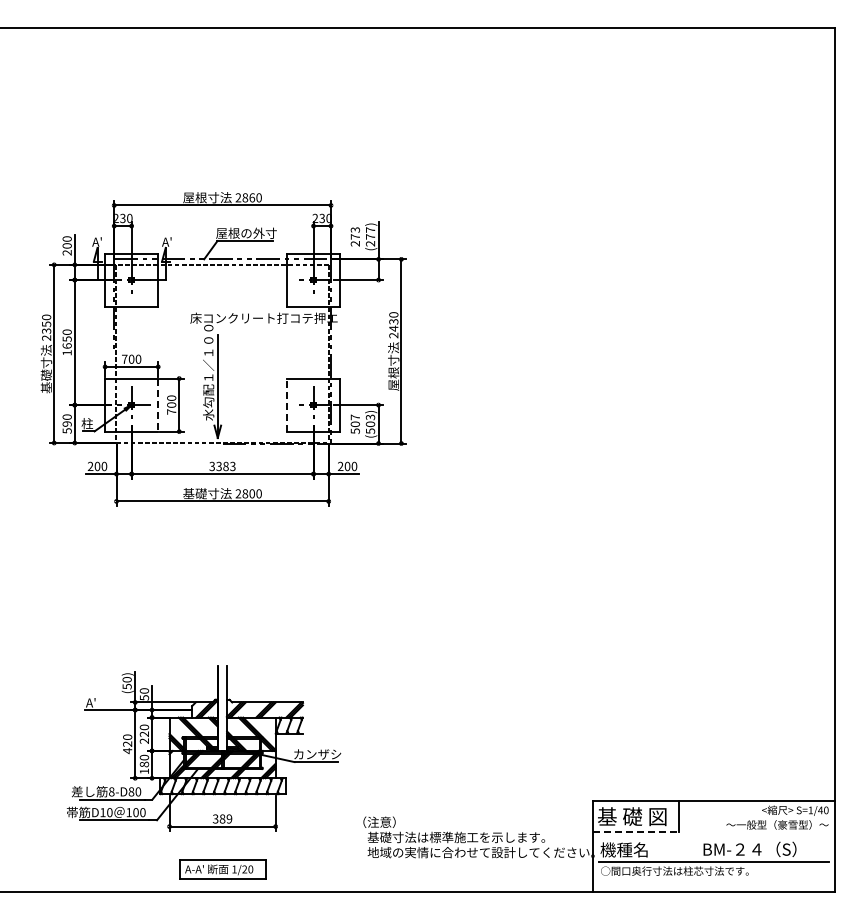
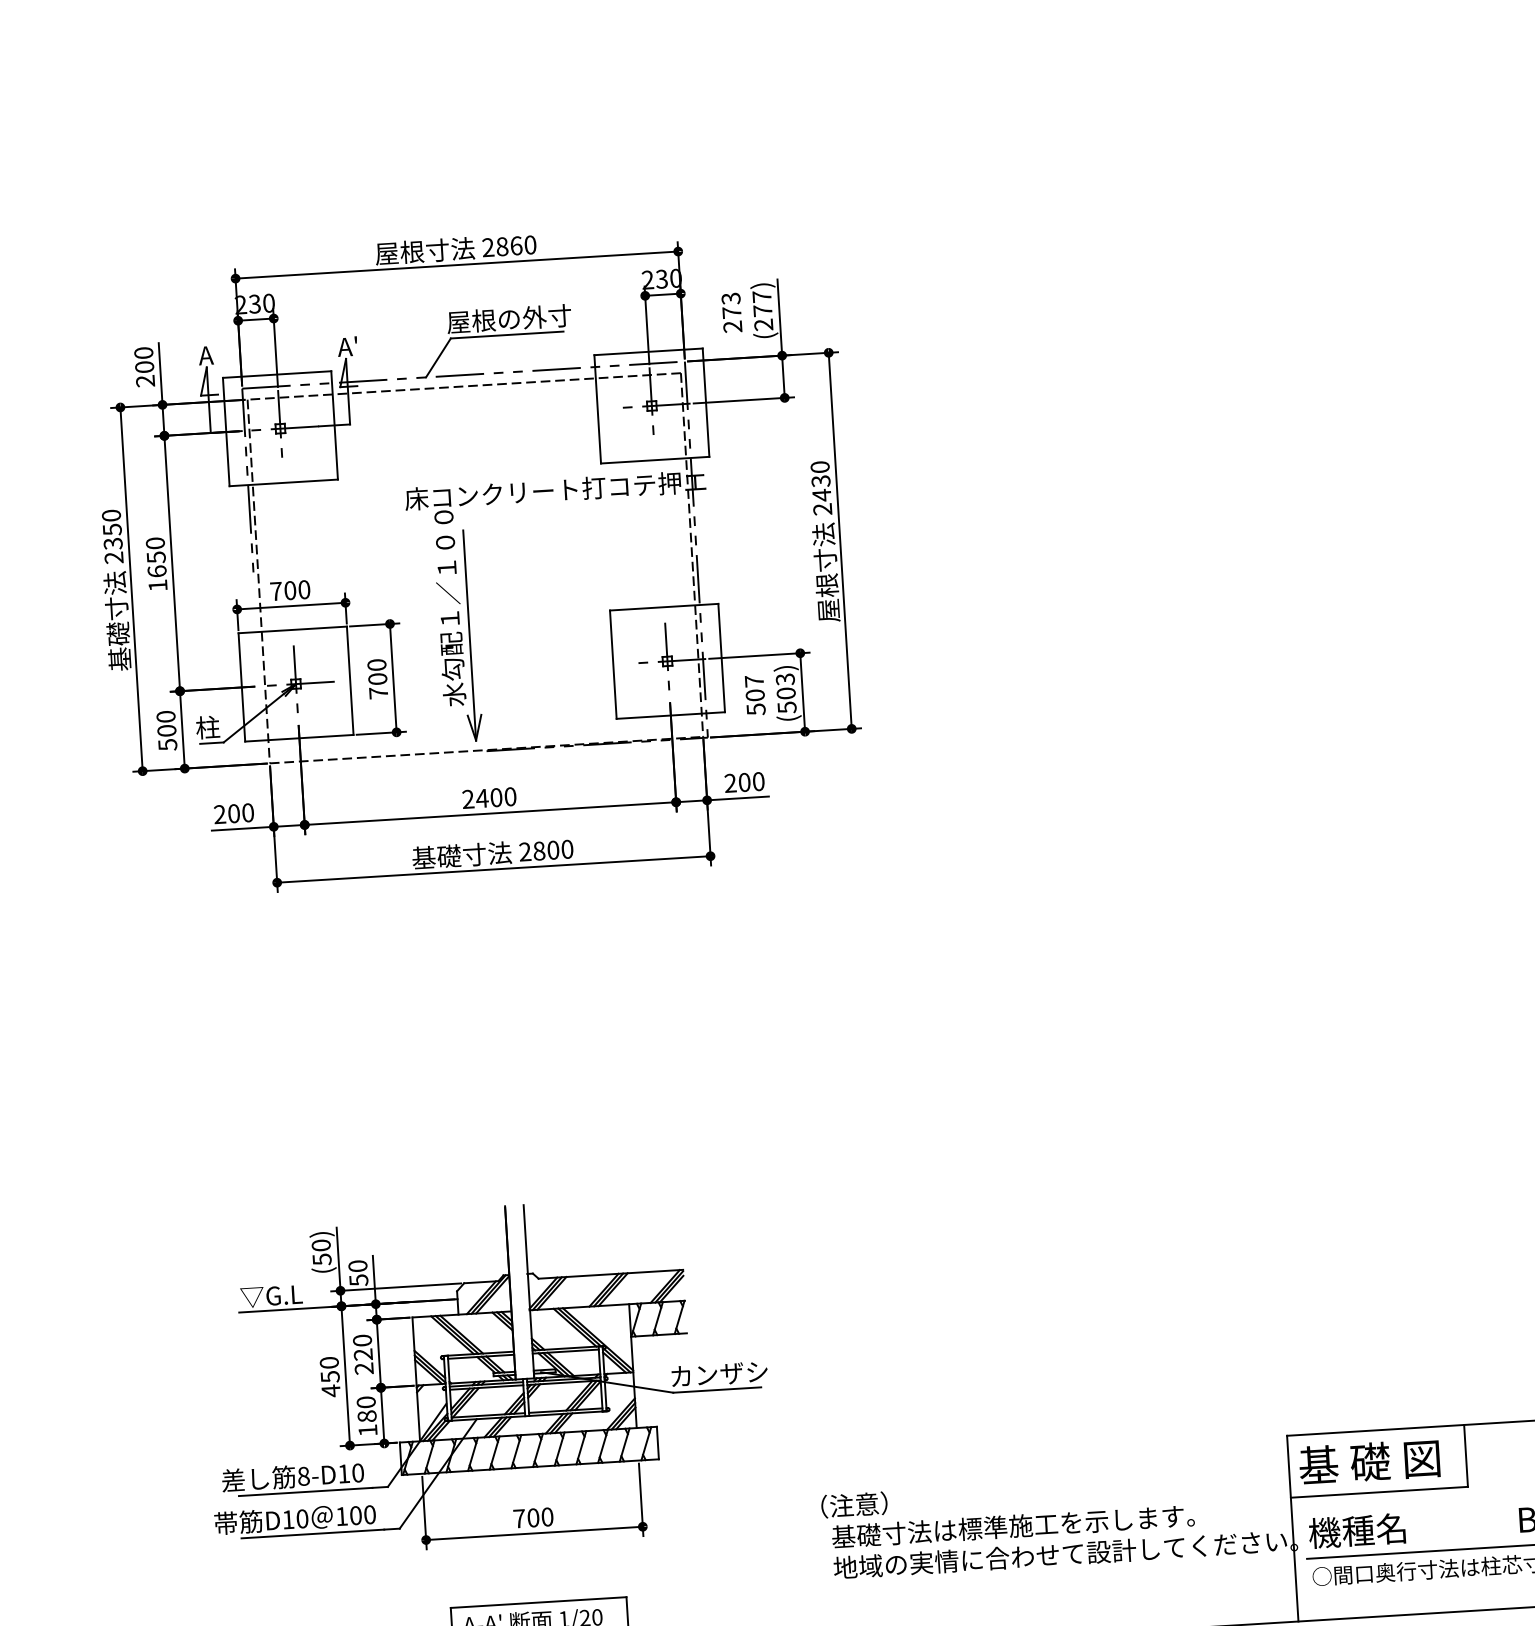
text: (96, 241) -> (203, 354), A' -> A
line: (158, 405) -> (350, 681), dashed -> solid
line: (287, 405) -> (614, 665), dashed -> solid
text: (66, 423) -> (165, 729), 590 -> 500
text: (222, 466) -> (489, 798), 3383 -> 2400
text: (101, 702) -> (271, 1295), A' -> ▽G.L
text: (127, 743) -> (329, 1375), 420 -> 450
text: (131, 791) -> (344, 1473), 8-D80 -> 8-D10
text: (222, 818) -> (533, 1516), 389 -> 700
line: (636, 831) -> (1380, 1491), dashed -> solid

